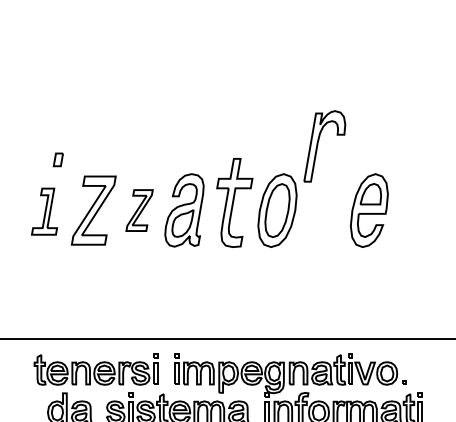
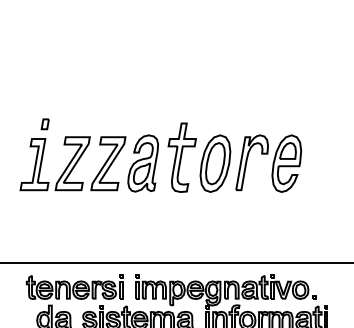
part: (318, 145) -> (247, 162), moved
part: (139, 210) -> (108, 163), size x1.67
part: (44, 211) -> (34, 164), size x1.43

